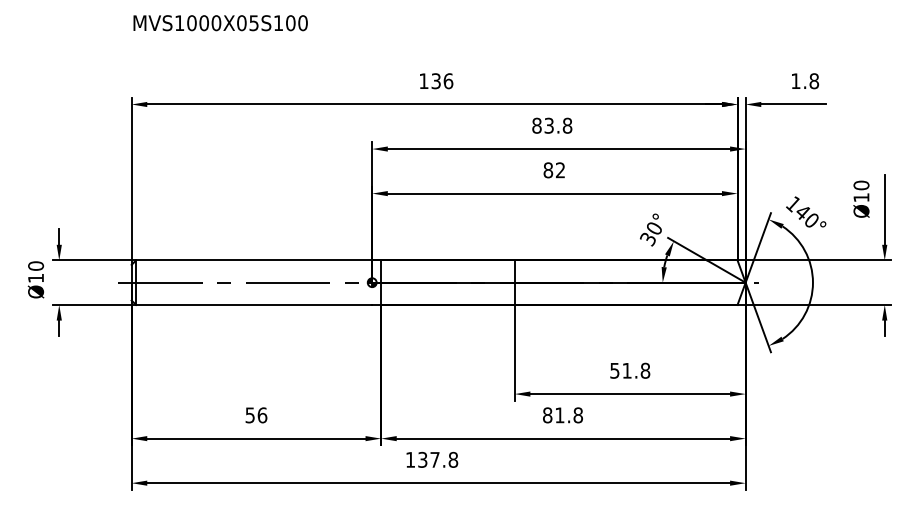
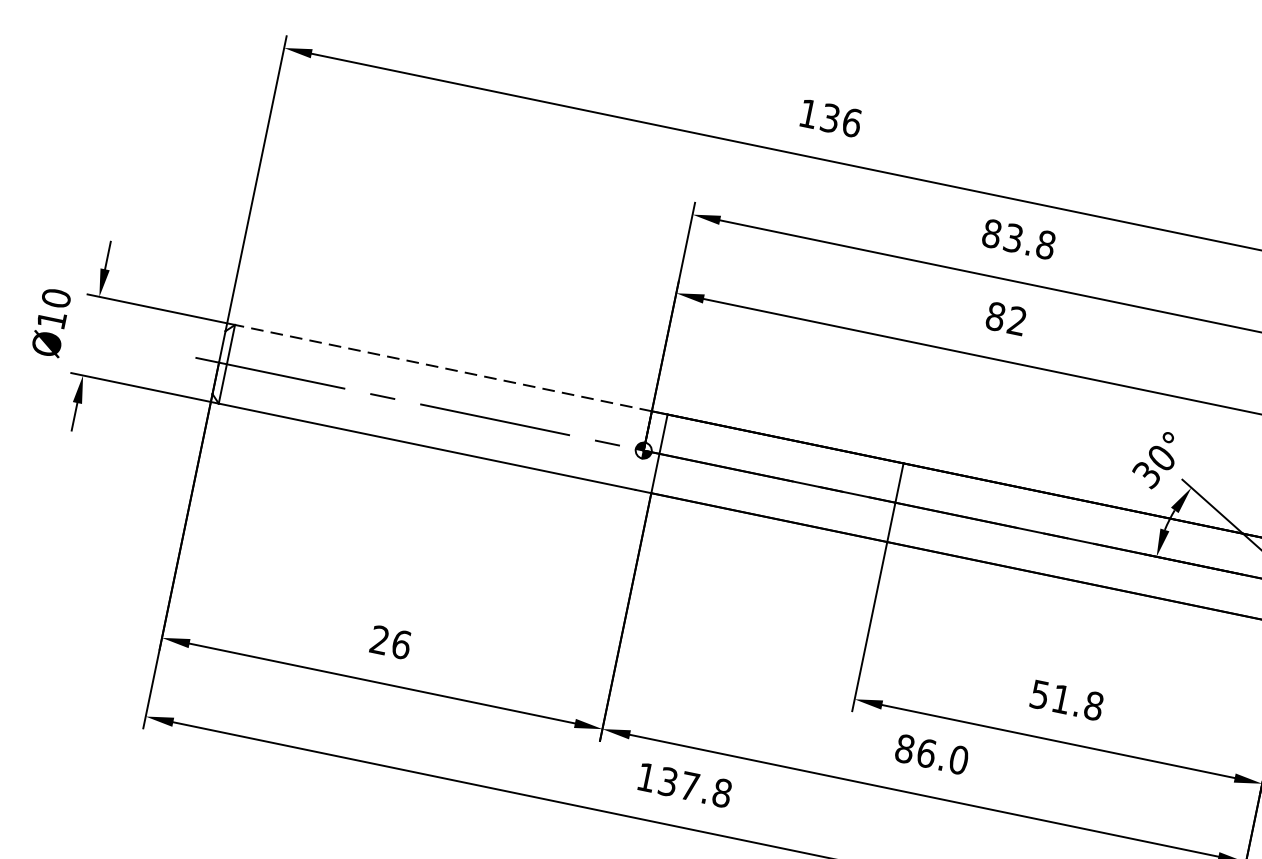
line: (253, 260) -> (442, 367), solid -> dashed
text: (249, 415) -> (378, 640), 56 -> 26
text: (569, 415) -> (943, 757), 81.8 -> 86.0

